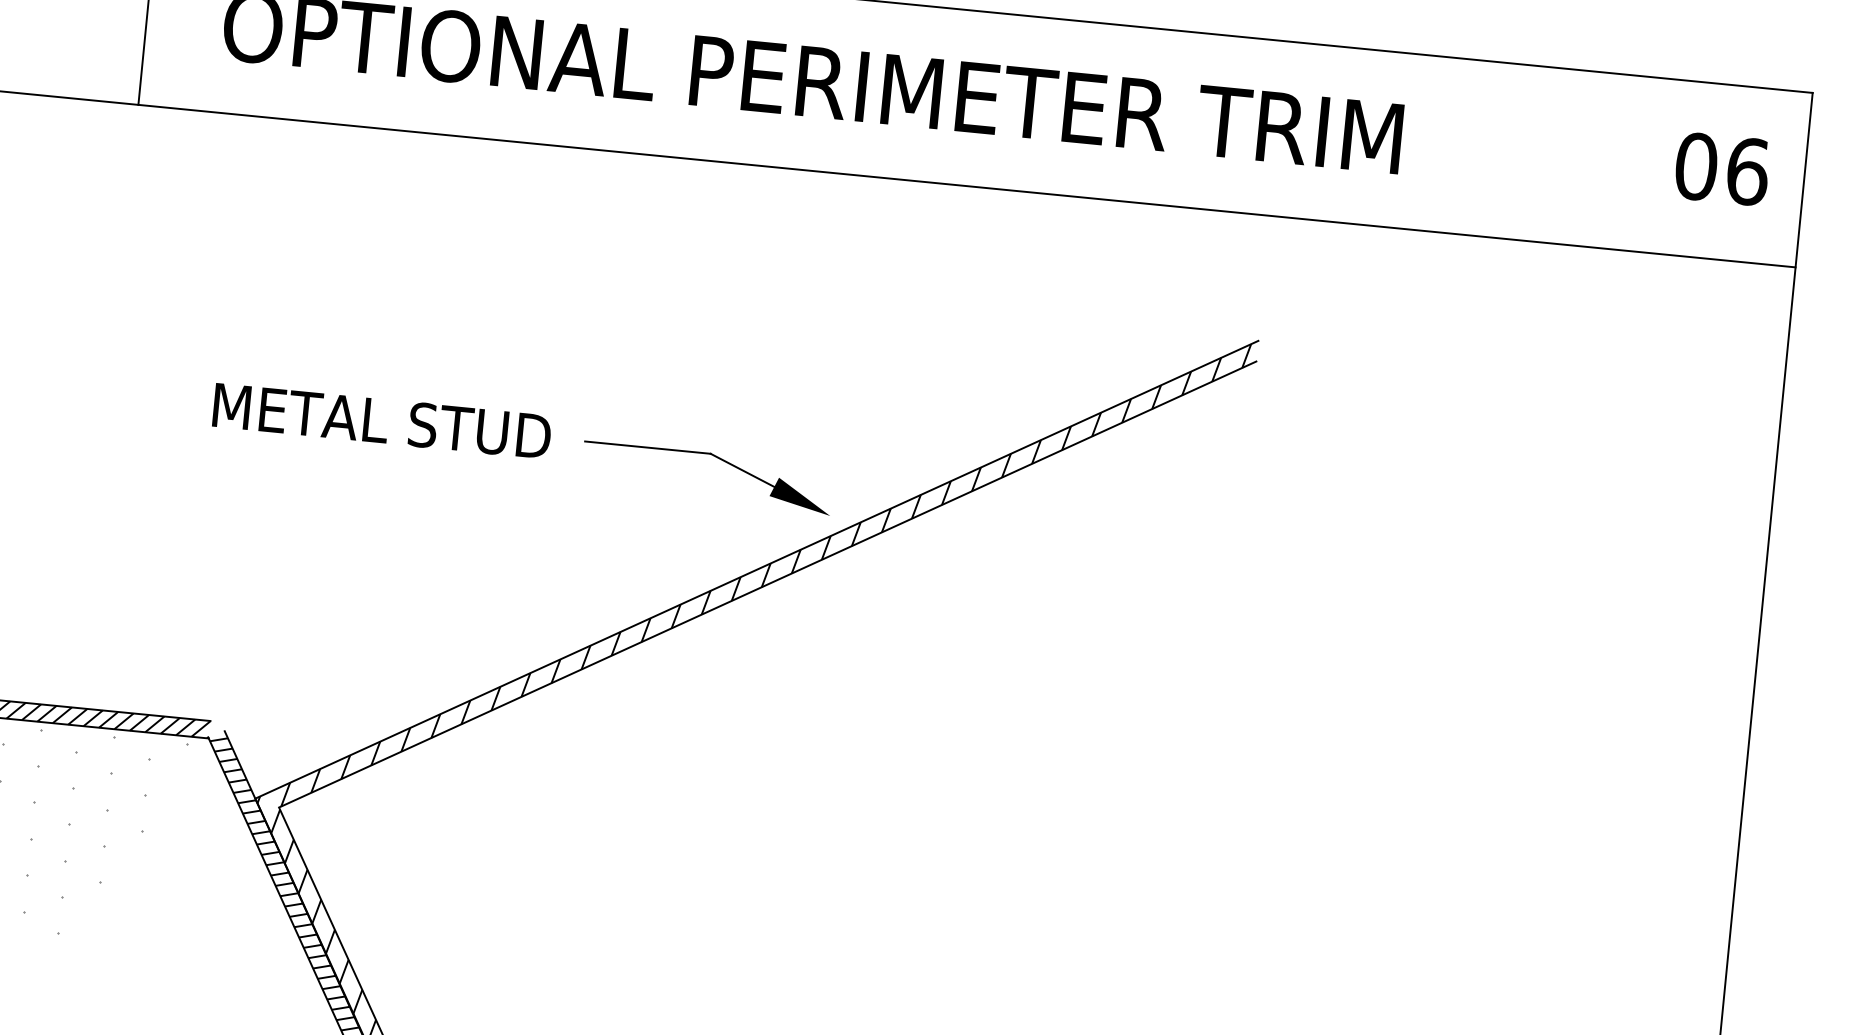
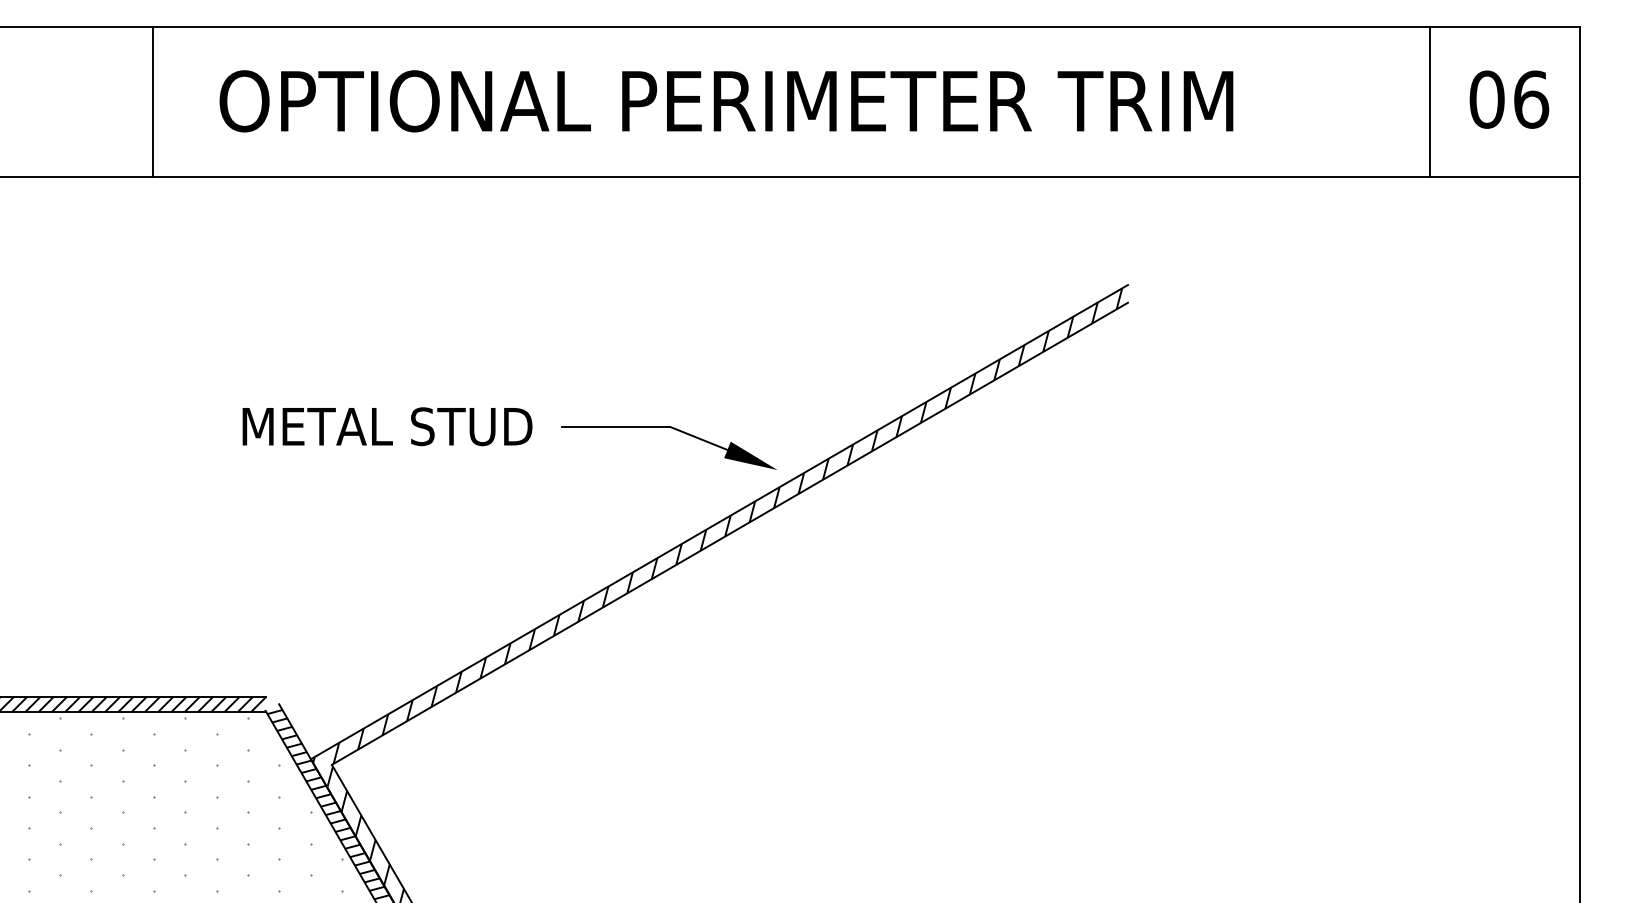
line: (1629, 163) -> (1429, 102), added
hatch: (193, 863) -> (263, 819), added

